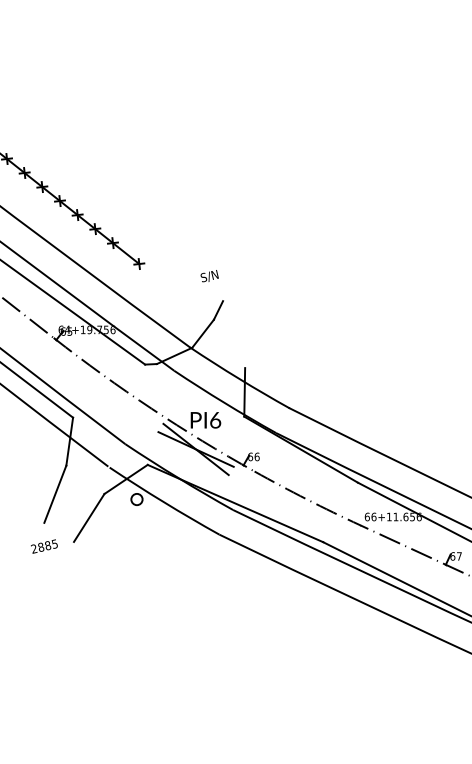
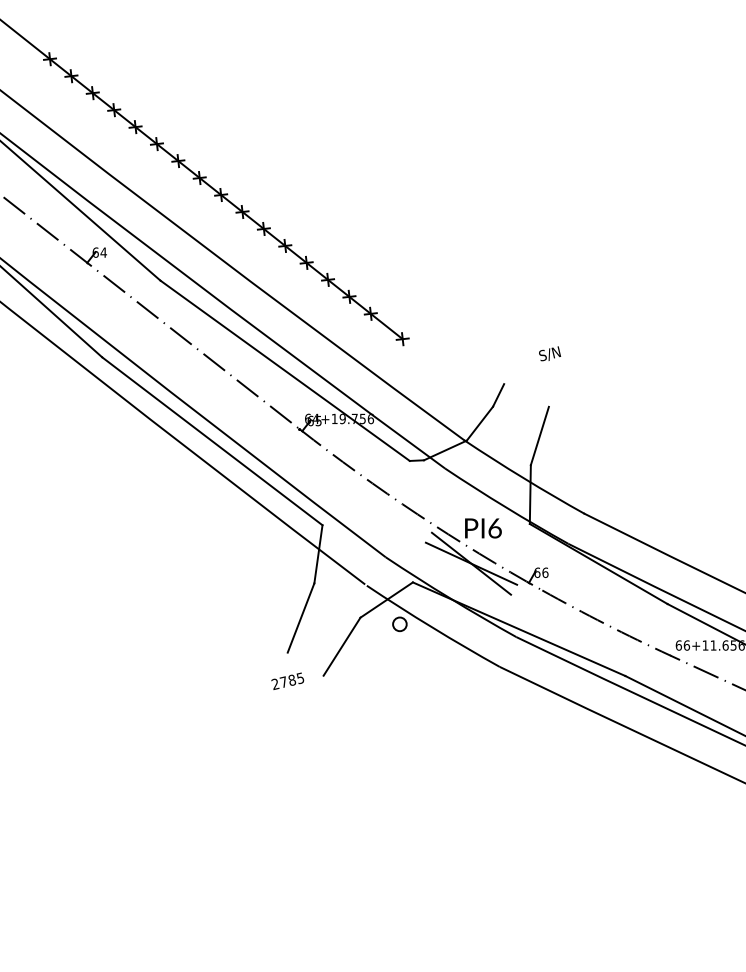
text: (210, 275) -> (550, 353), moved
line: (252, 343) -> (539, 435), added
text: (40, 546) -> (283, 681), 2885 -> 2785

